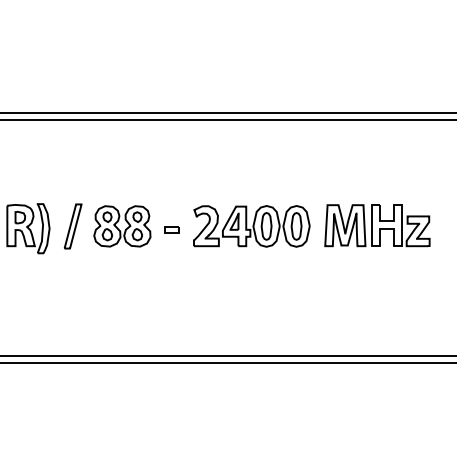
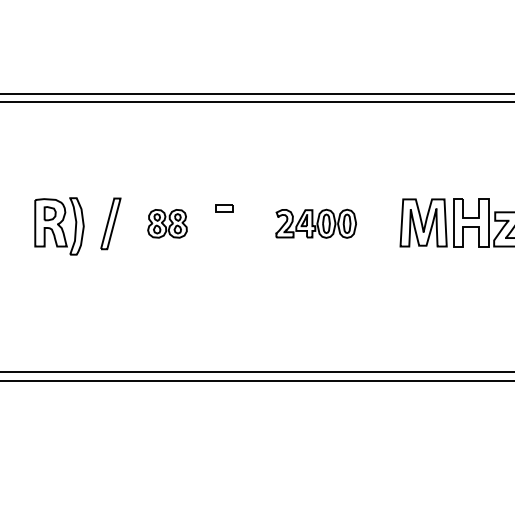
part: (122, 226) -> (167, 223), size x0.6
part: (251, 226) -> (315, 223), size x0.6
part: (171, 229) -> (223, 207), moved

